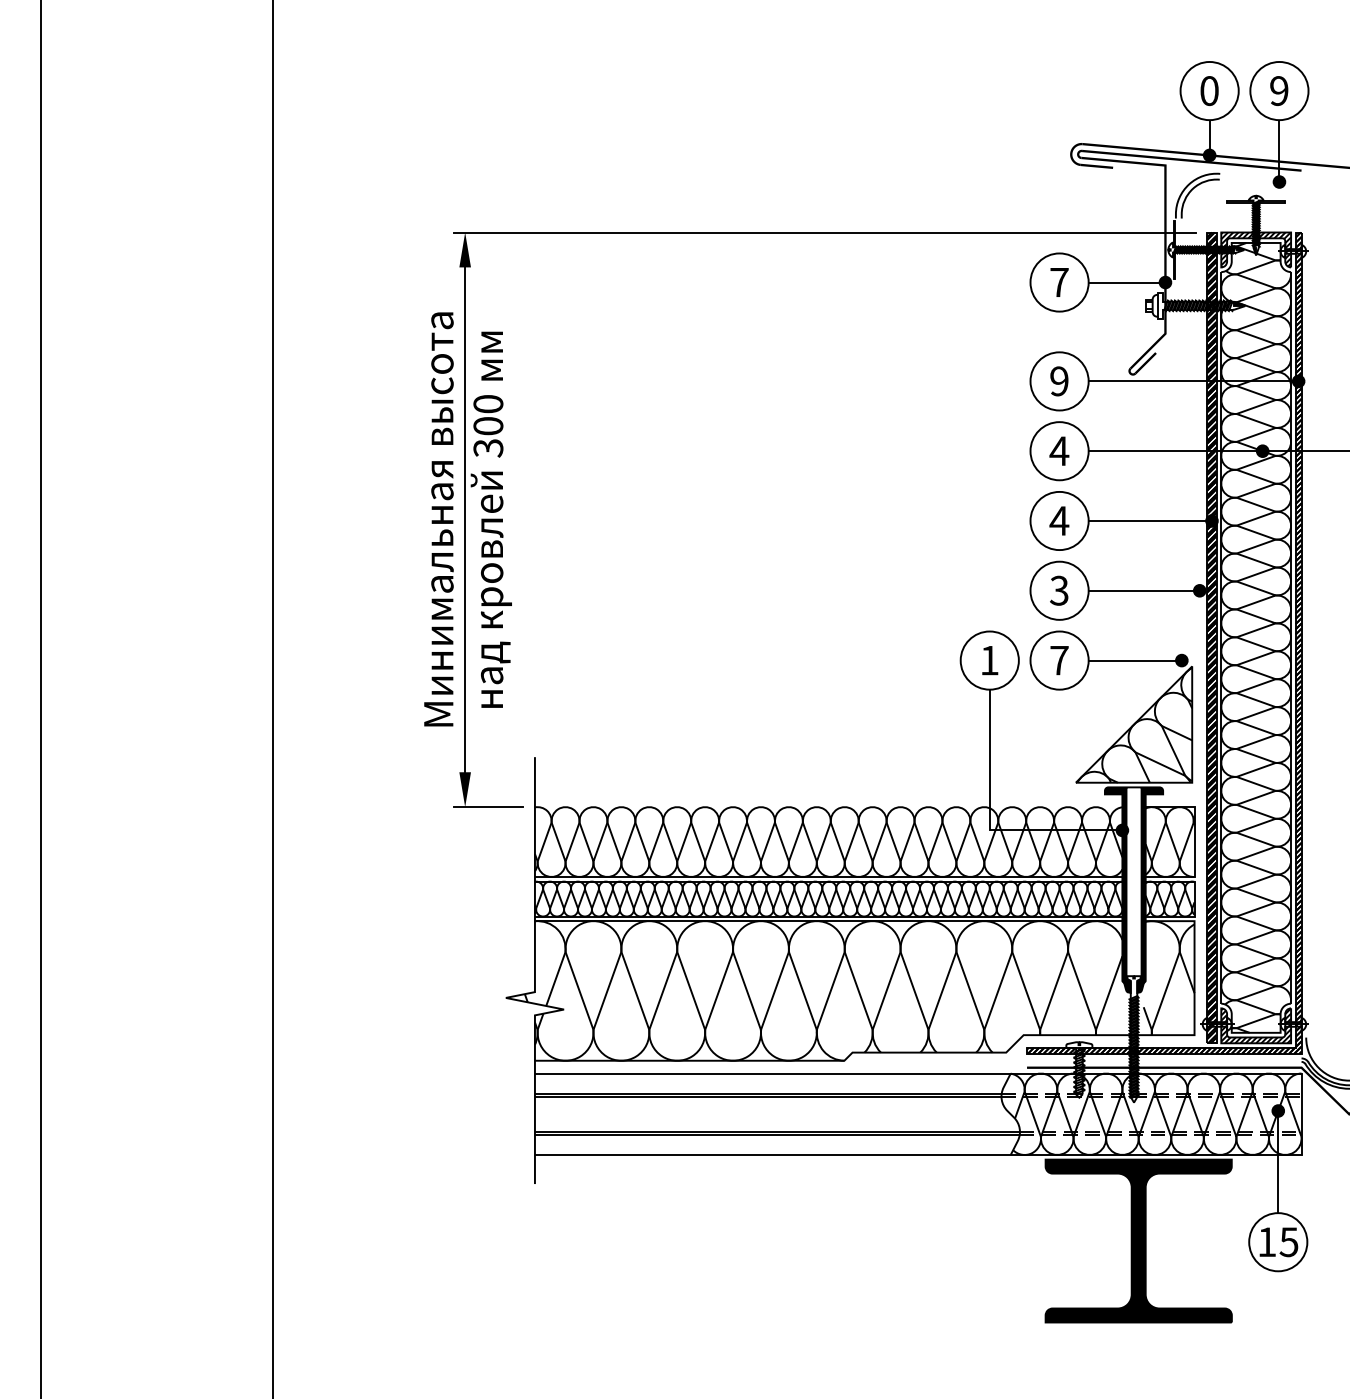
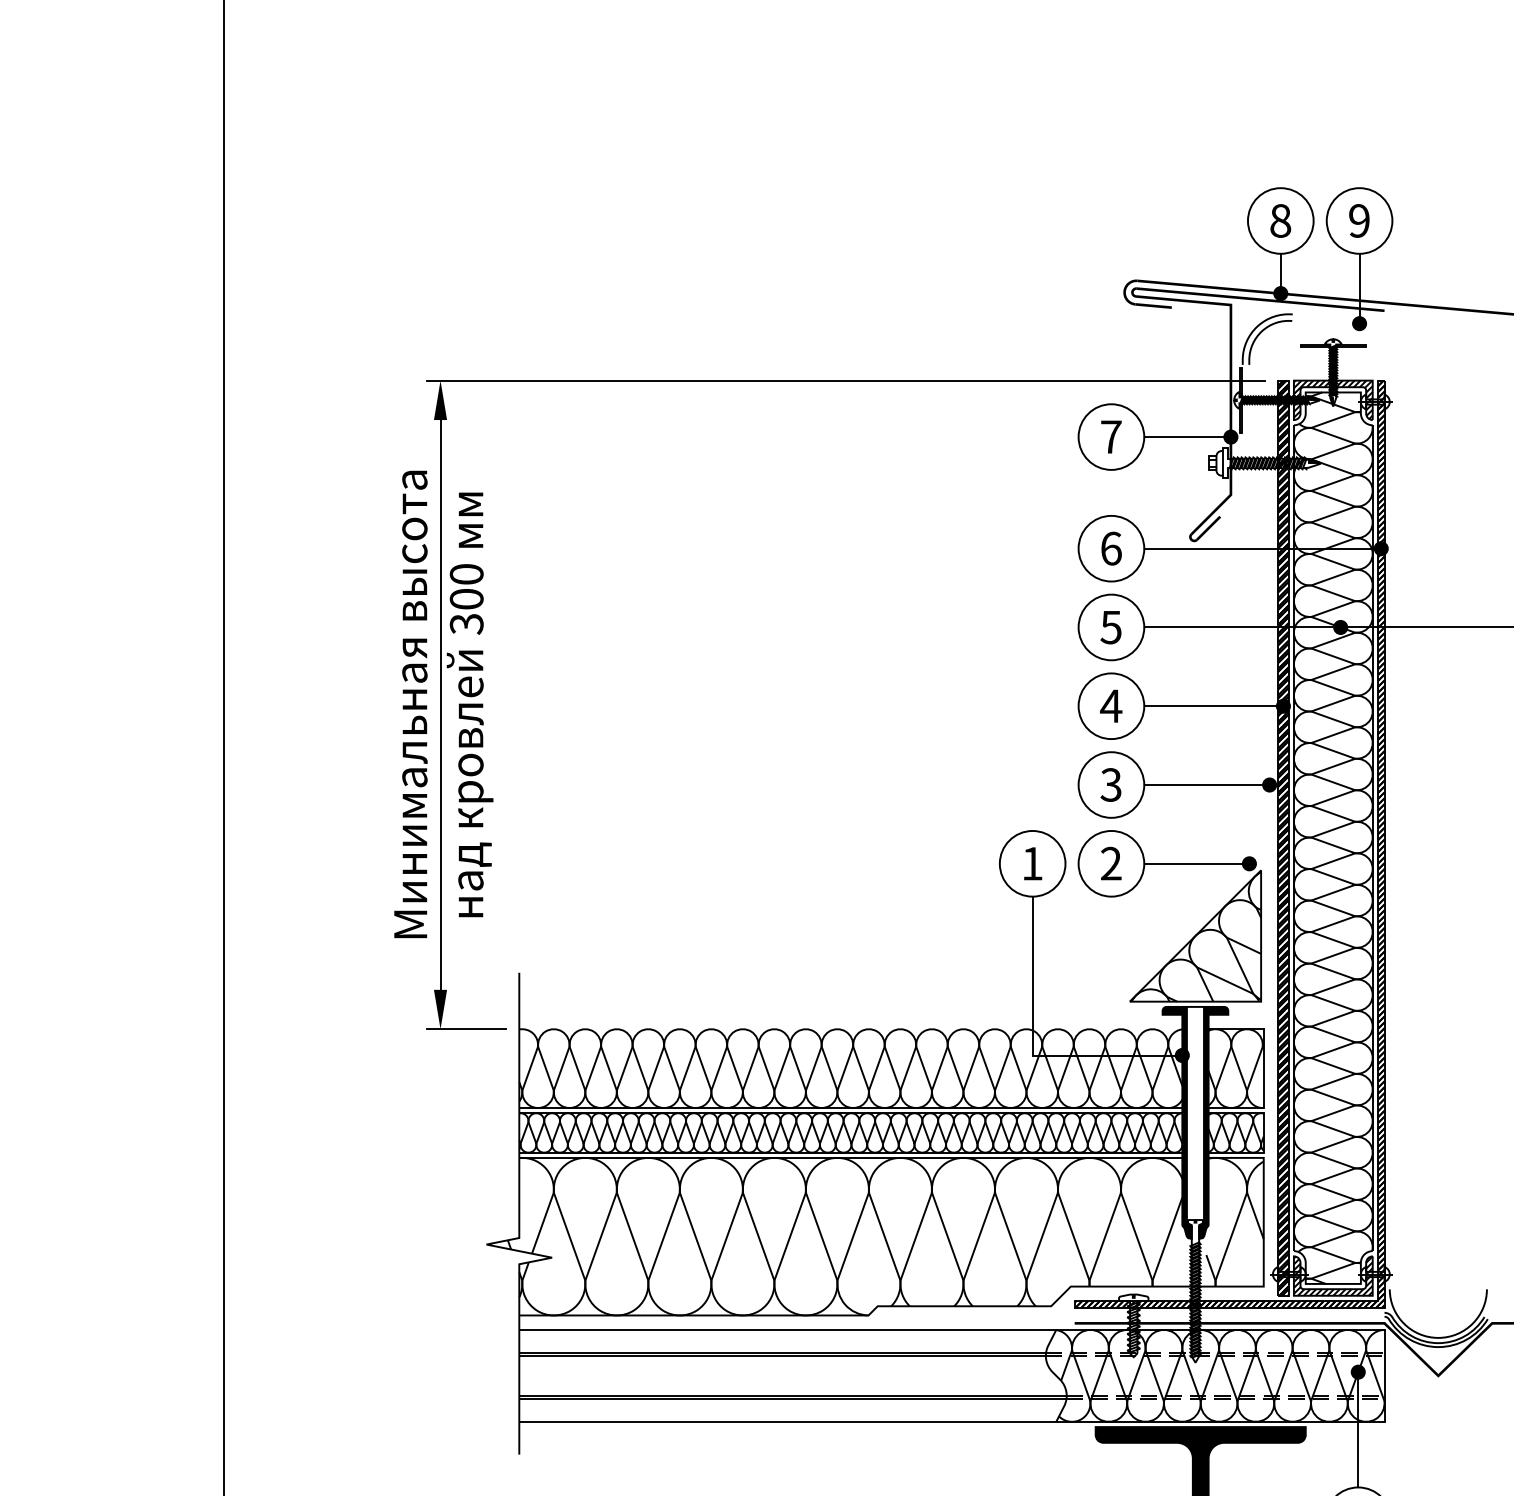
text: (1209, 90) -> (1280, 220), 0 -> 8
text: (1059, 381) -> (1111, 548), 9 -> 6
text: (1059, 451) -> (1111, 627), 4 -> 5
text: (1059, 660) -> (1111, 863), 7 -> 2

